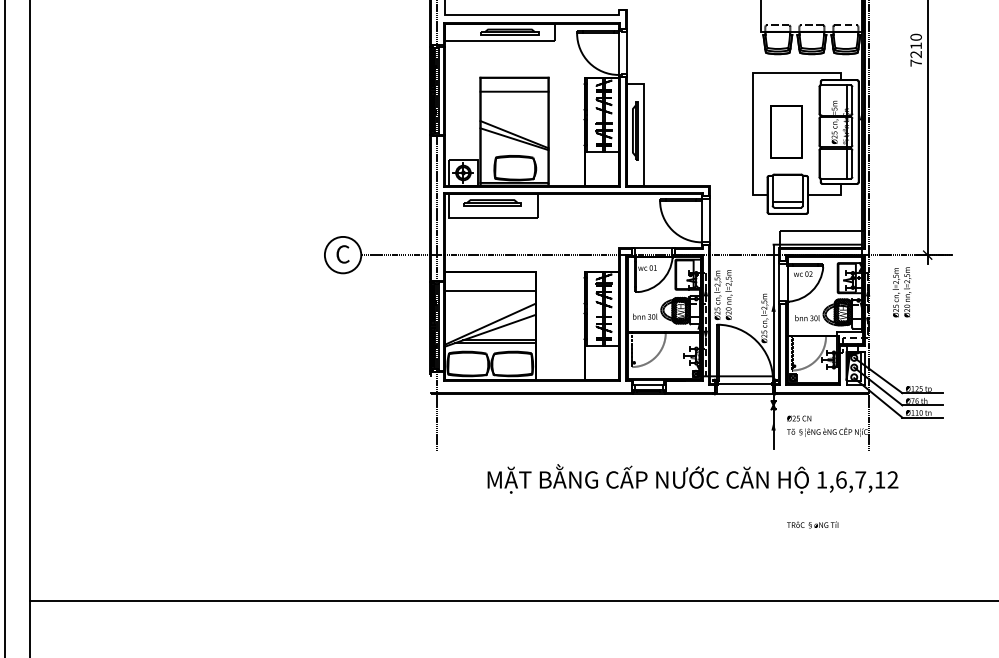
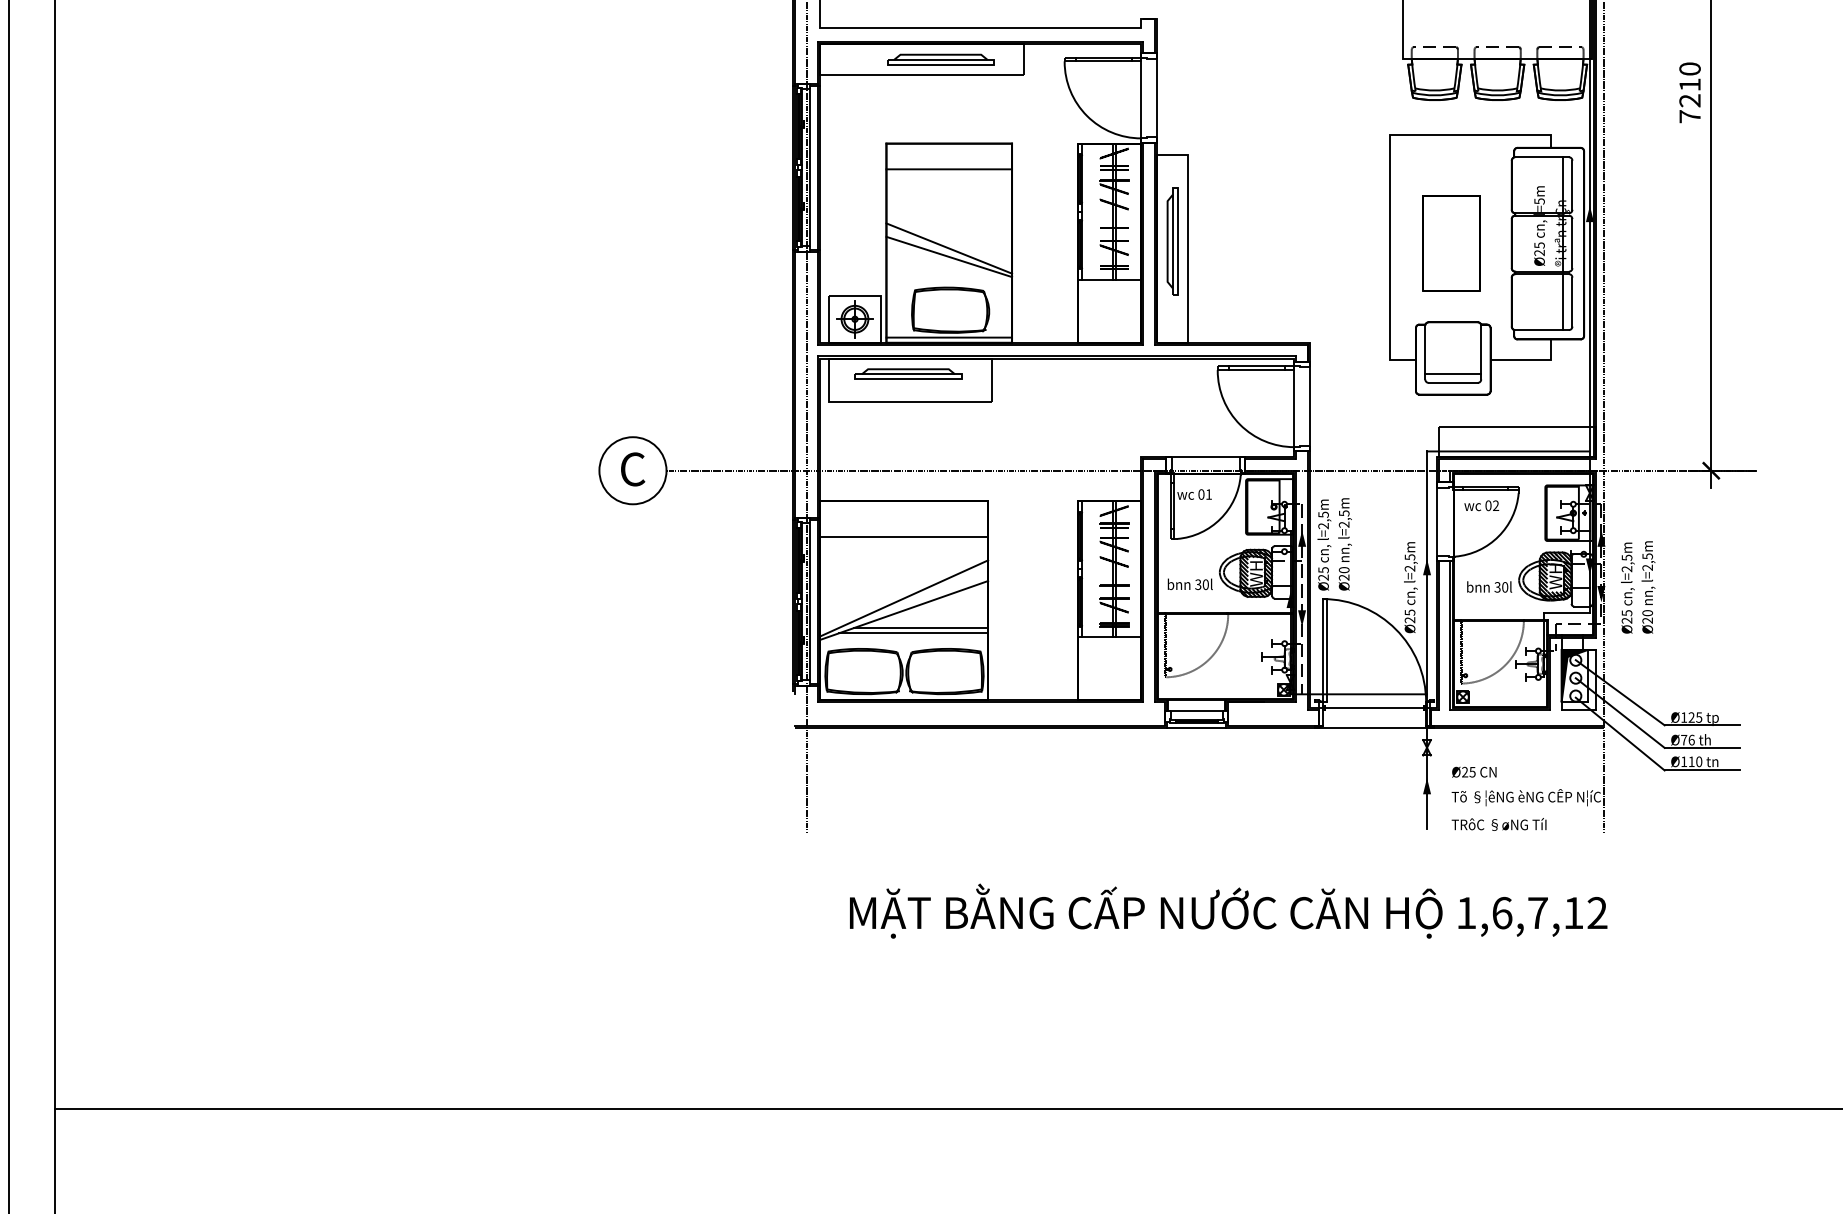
text: (901, 292) -> (1637, 587), moved
text: (692, 478) -> (1227, 910), moved
text: (812, 524) -> (1498, 823), moved

